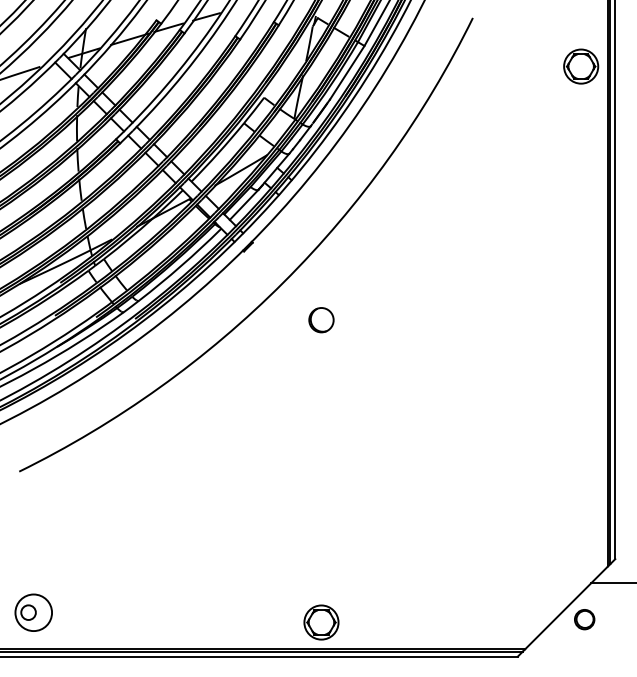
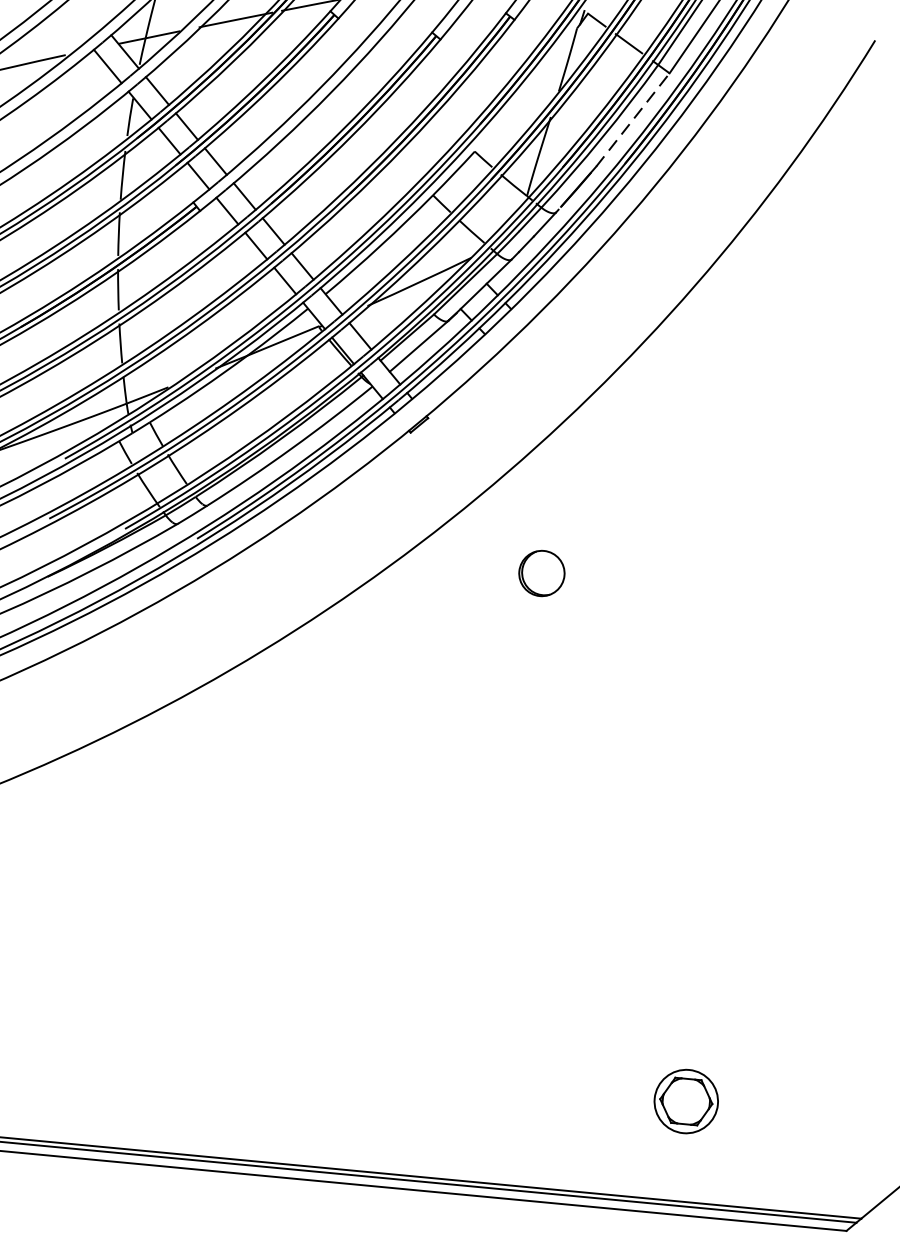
line: (347, 72) -> (633, 119), solid -> dashed
part: (321, 622) -> (686, 1101), moved

